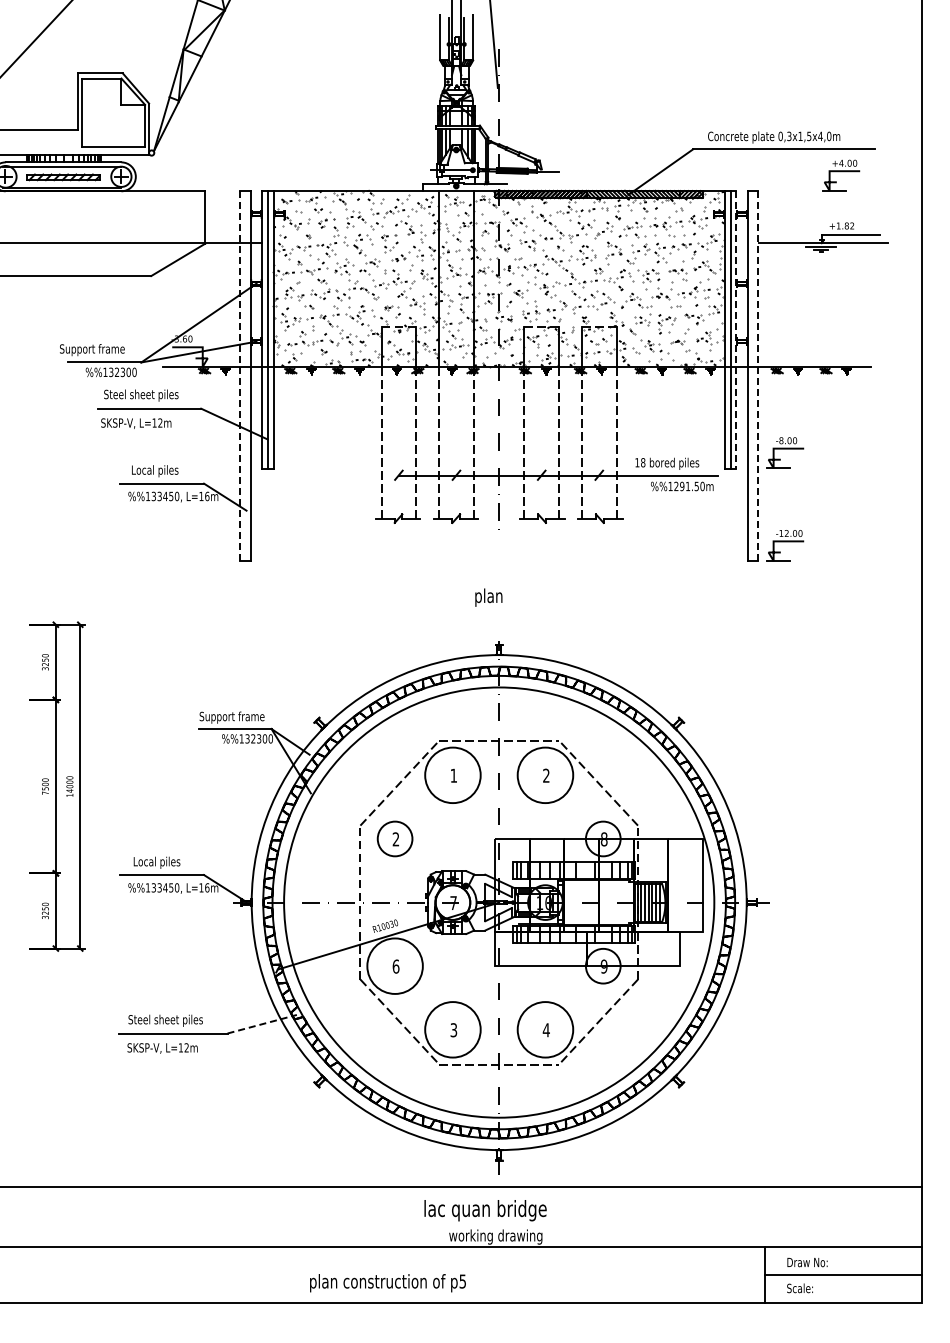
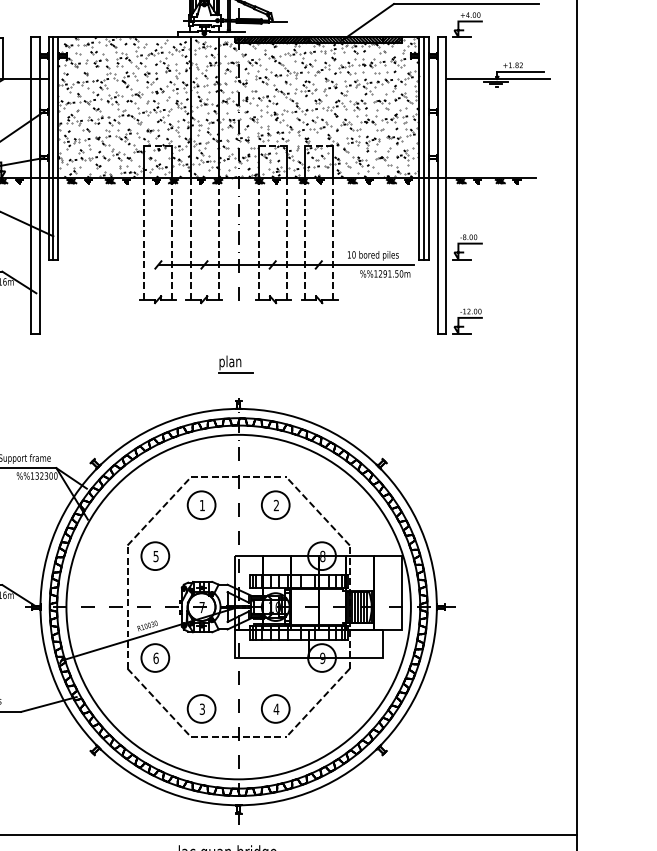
part: (841, 175) -> (467, 24), moved
line: (736, 329) -> (428, 148), dashed -> solid
line: (240, 376) -> (31, 185), dashed -> solid
line: (758, 376) -> (446, 185), dashed -> solid
text: (643, 462) -> (354, 254), 18 -> 10
line: (495, 610) -> (235, 373), added
circle: (452, 775) -> (201, 505), size x0.62
circle: (545, 775) -> (275, 505), size x0.62
text: (395, 839) -> (155, 556), 2 -> 5
circle: (394, 965) -> (154, 657), size x0.62
line: (262, 1024) -> (49, 704), dashed -> solid
circle: (452, 1029) -> (201, 708), size x0.62
circle: (545, 1029) -> (275, 708), size x0.62

